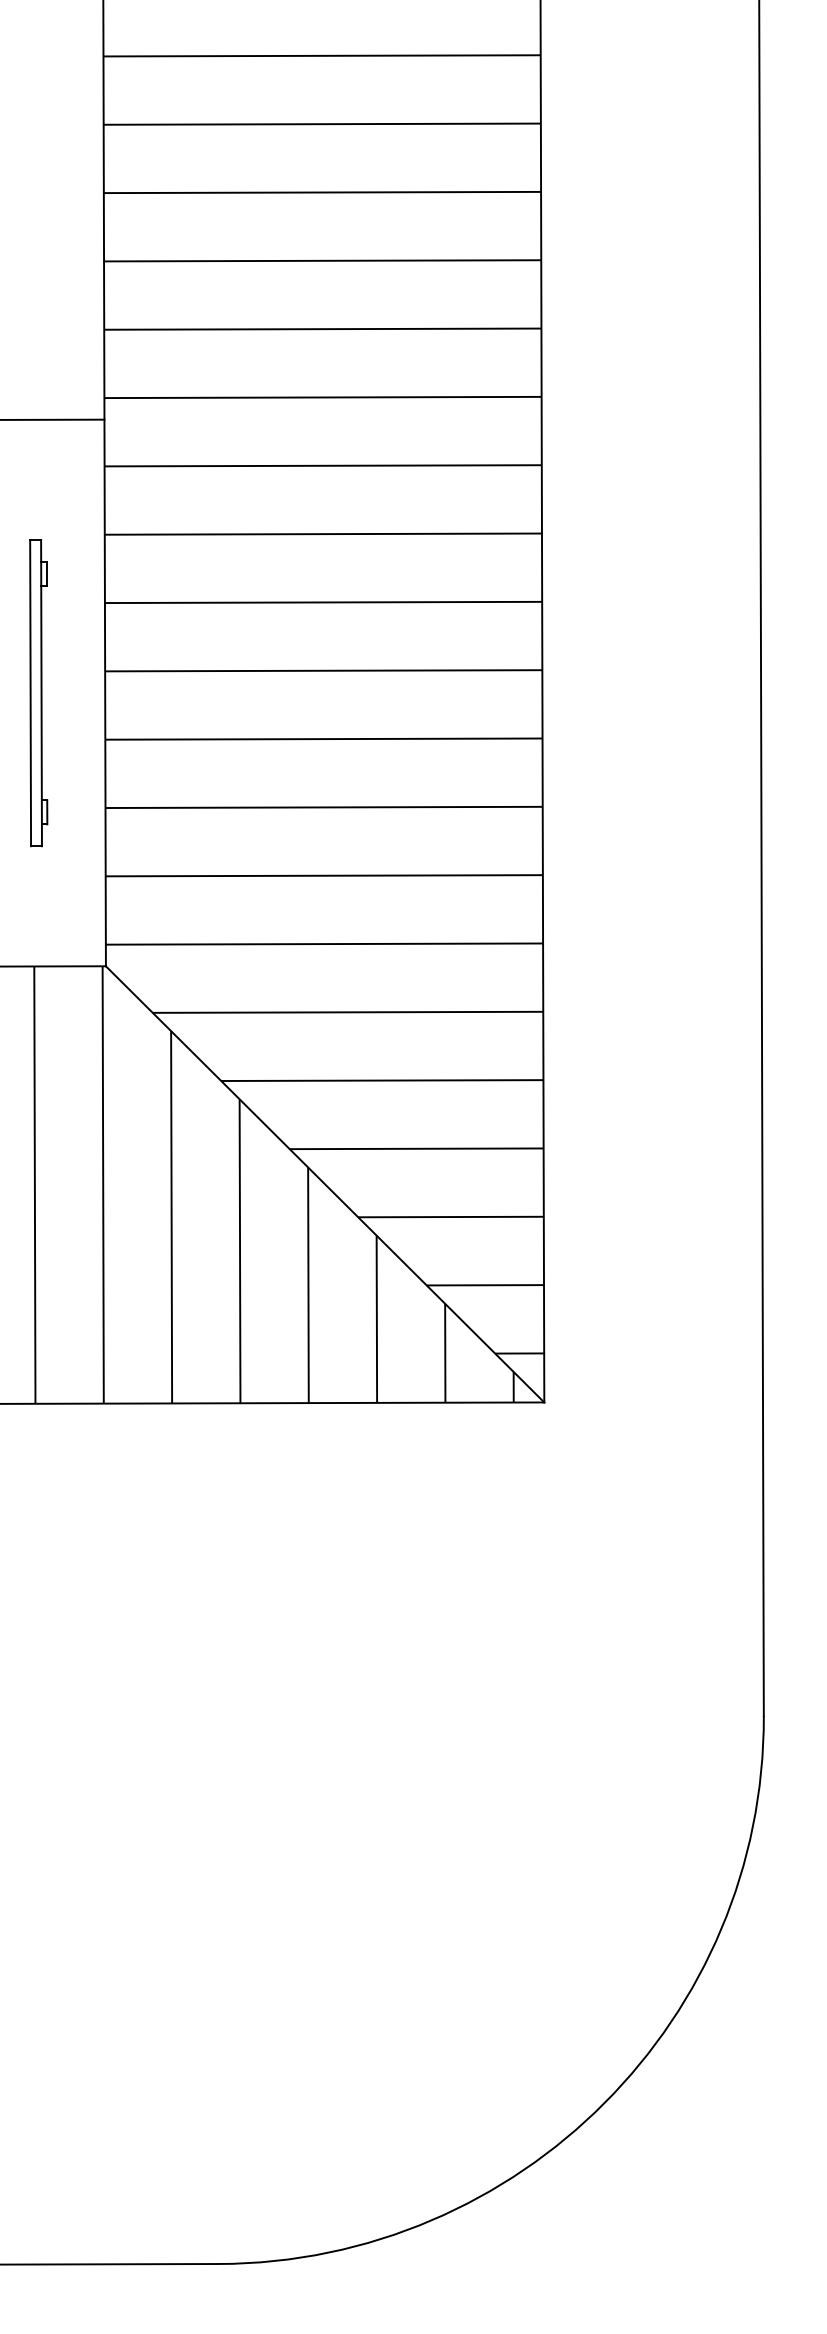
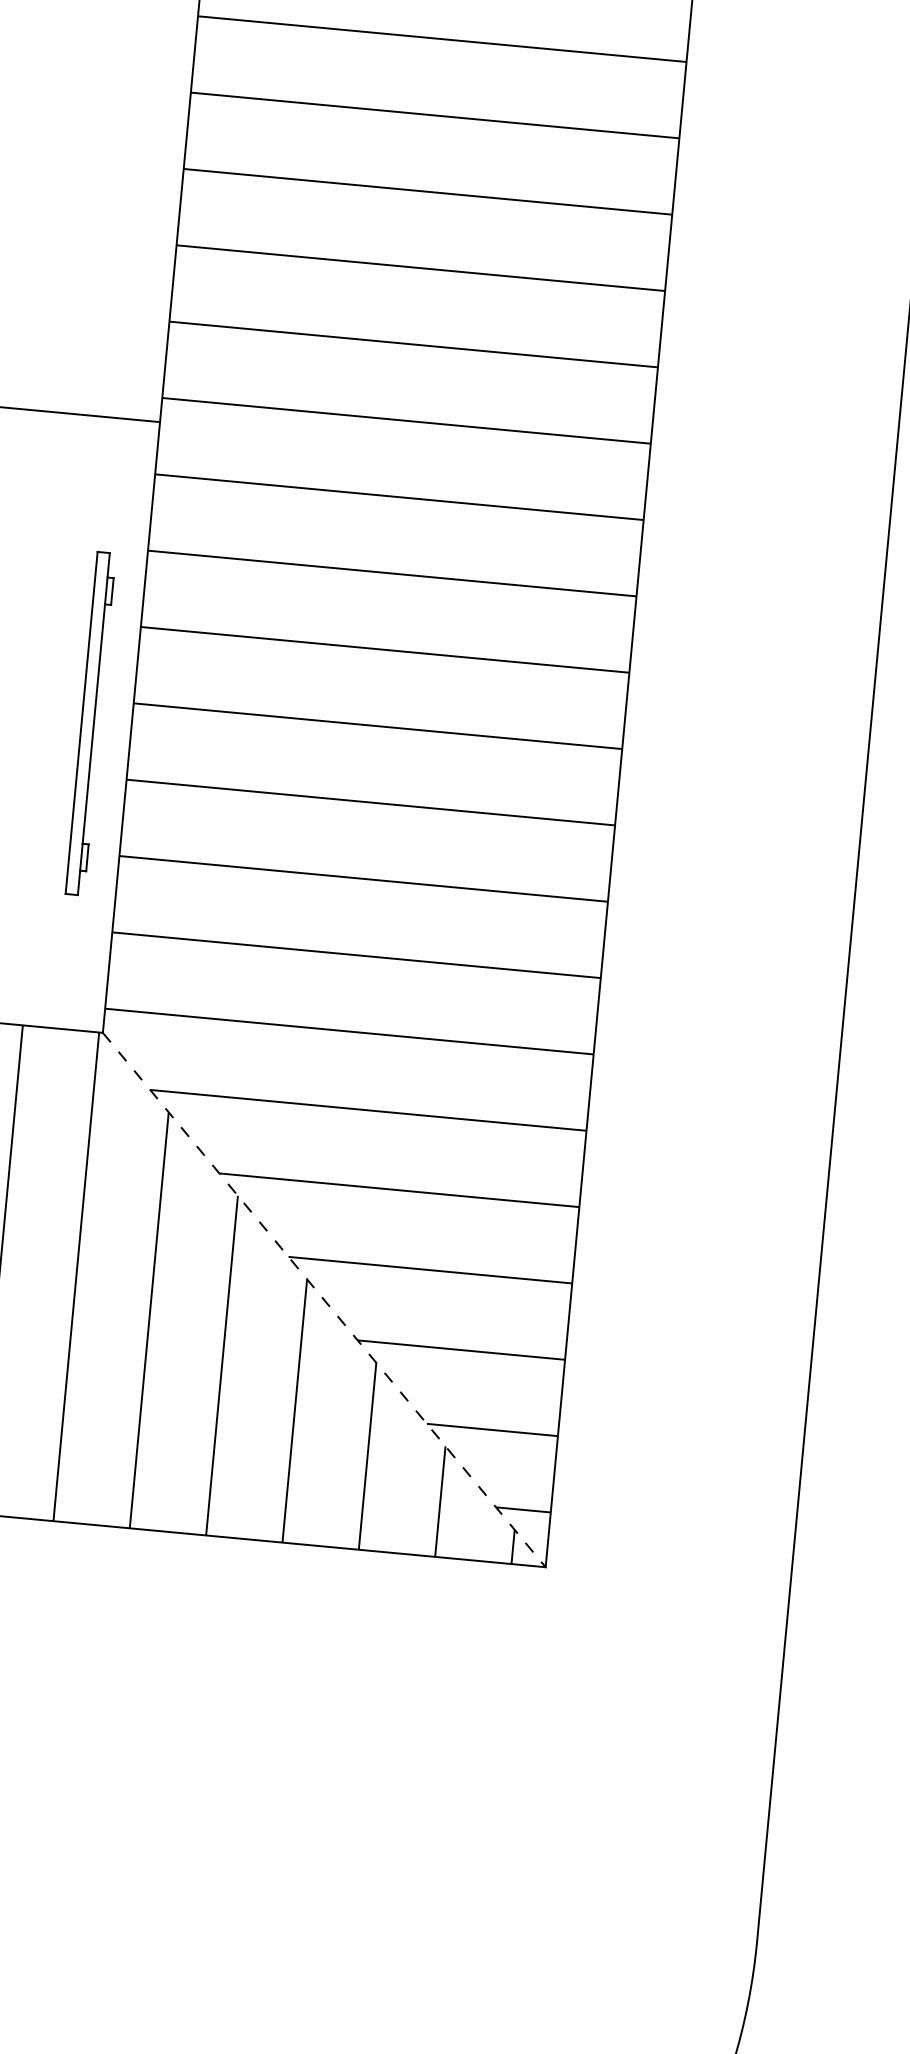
part: (38, 693) -> (90, 724), moved
line: (325, 1184) -> (324, 1300), solid -> dashed

